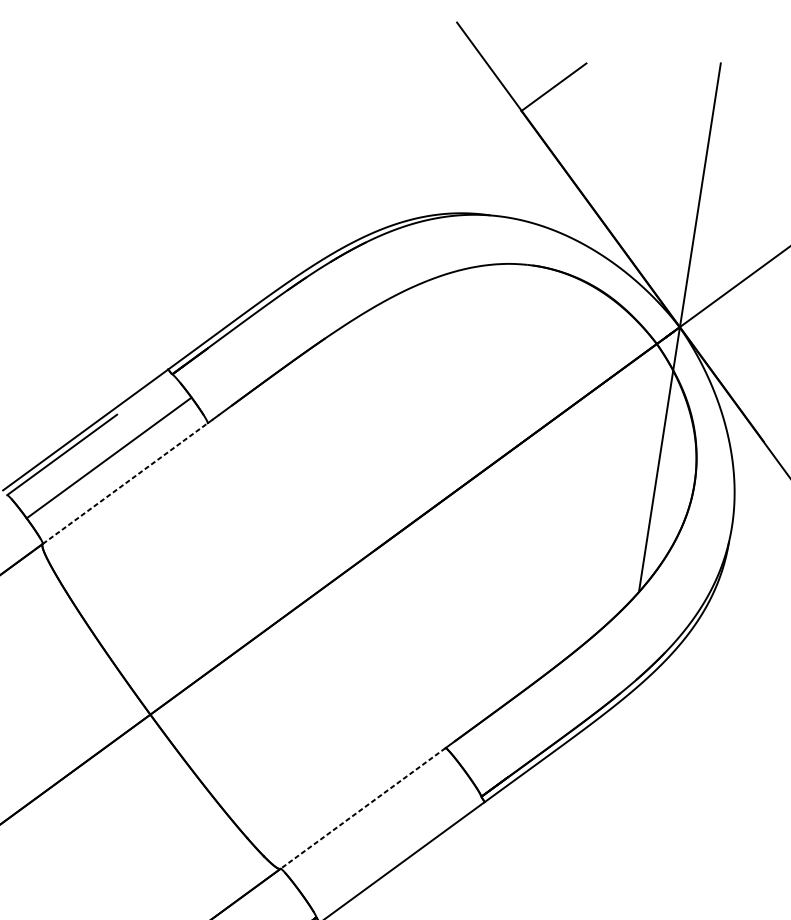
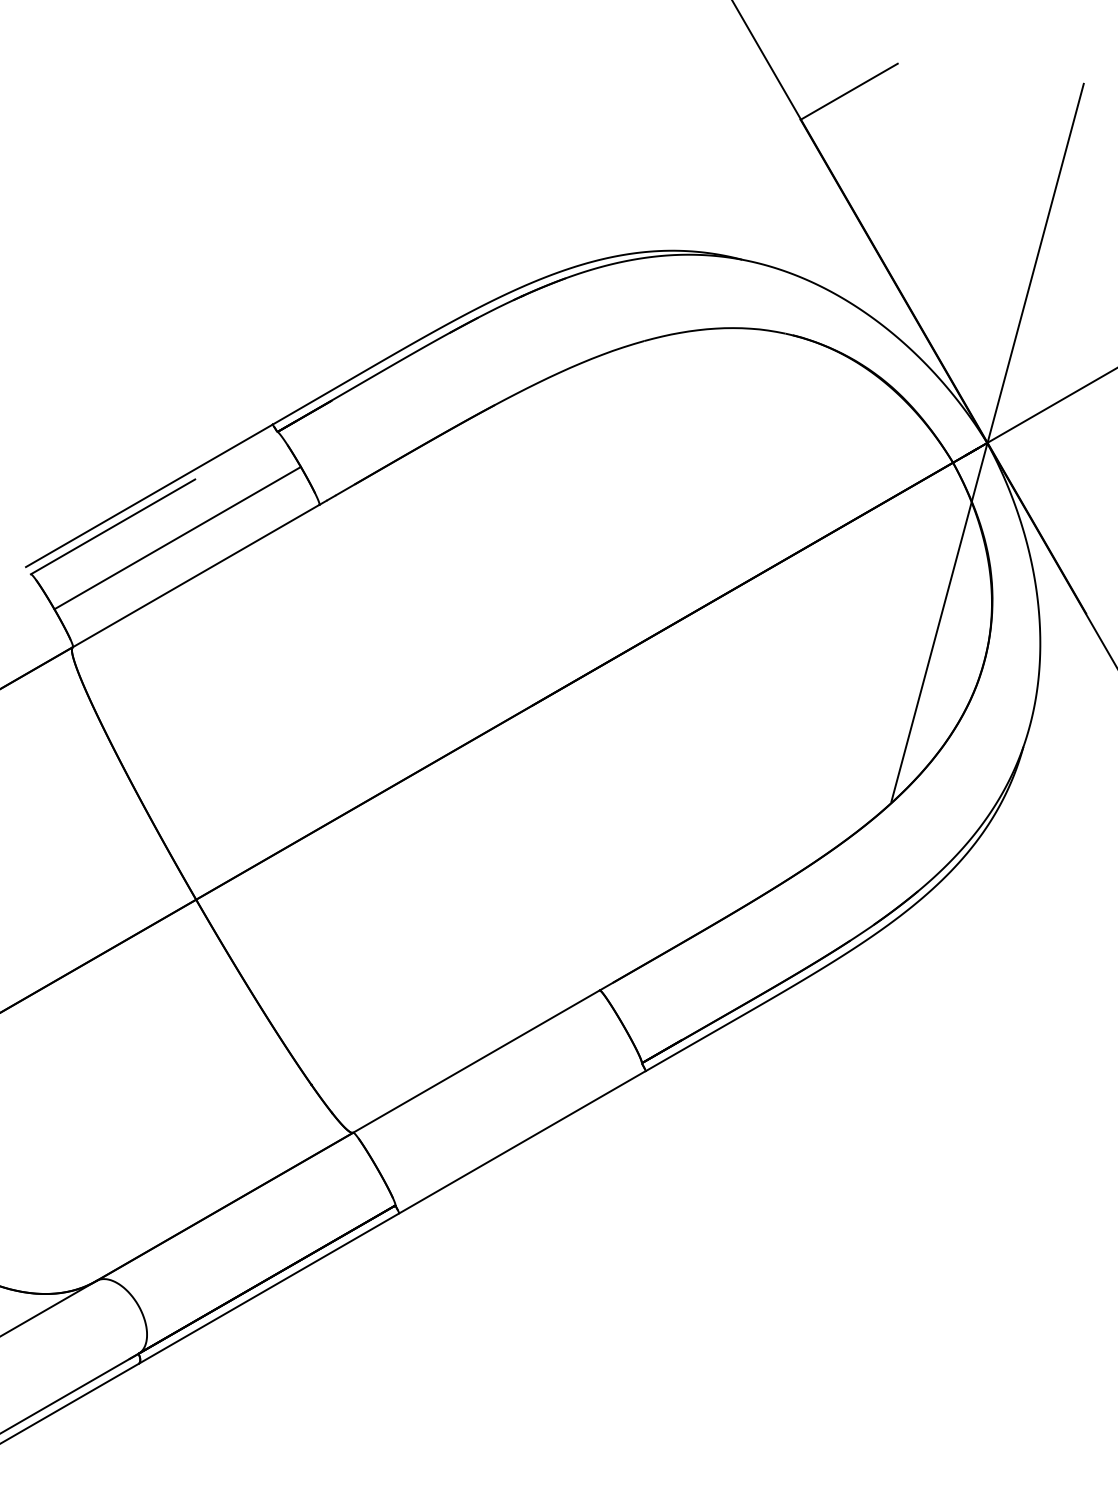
line: (125, 483) -> (196, 575), dashed -> solid
line: (363, 808) -> (476, 1061), dashed -> solid

